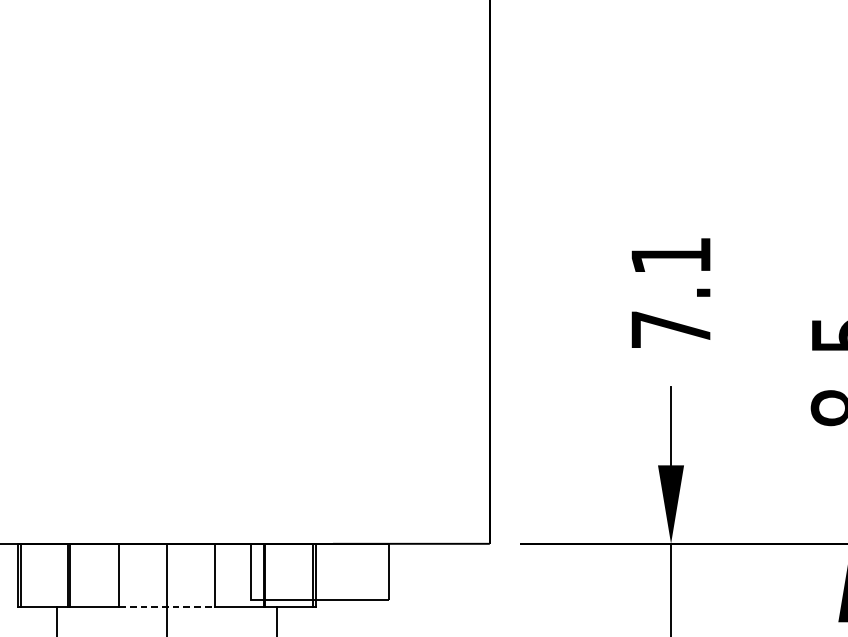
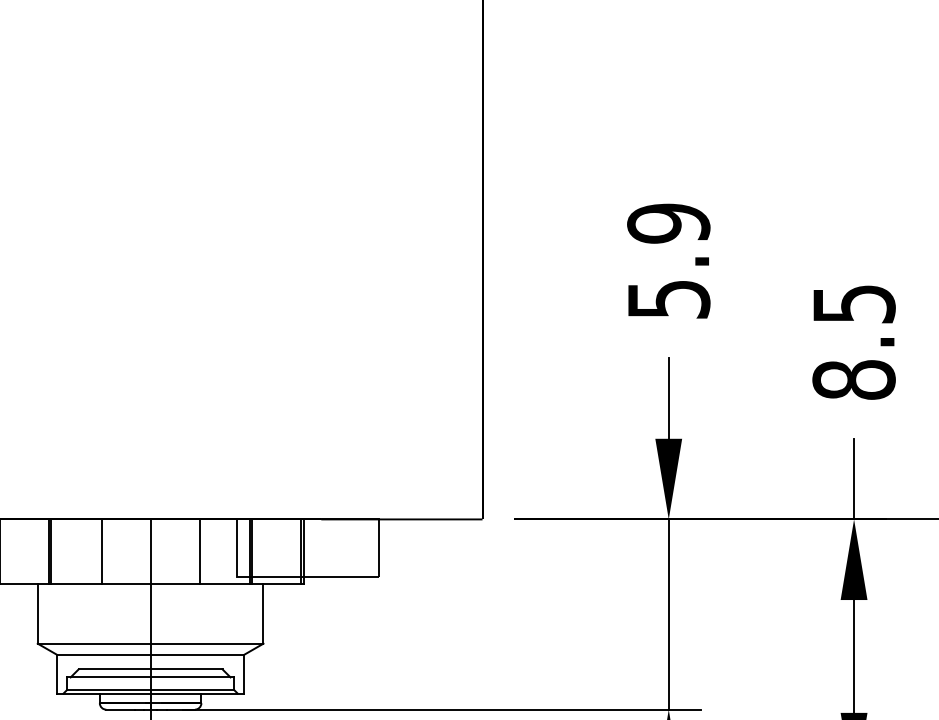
text: (670, 291) -> (668, 260), 7.1 -> 5.9
line: (167, 606) -> (151, 583), dashed -> solid

